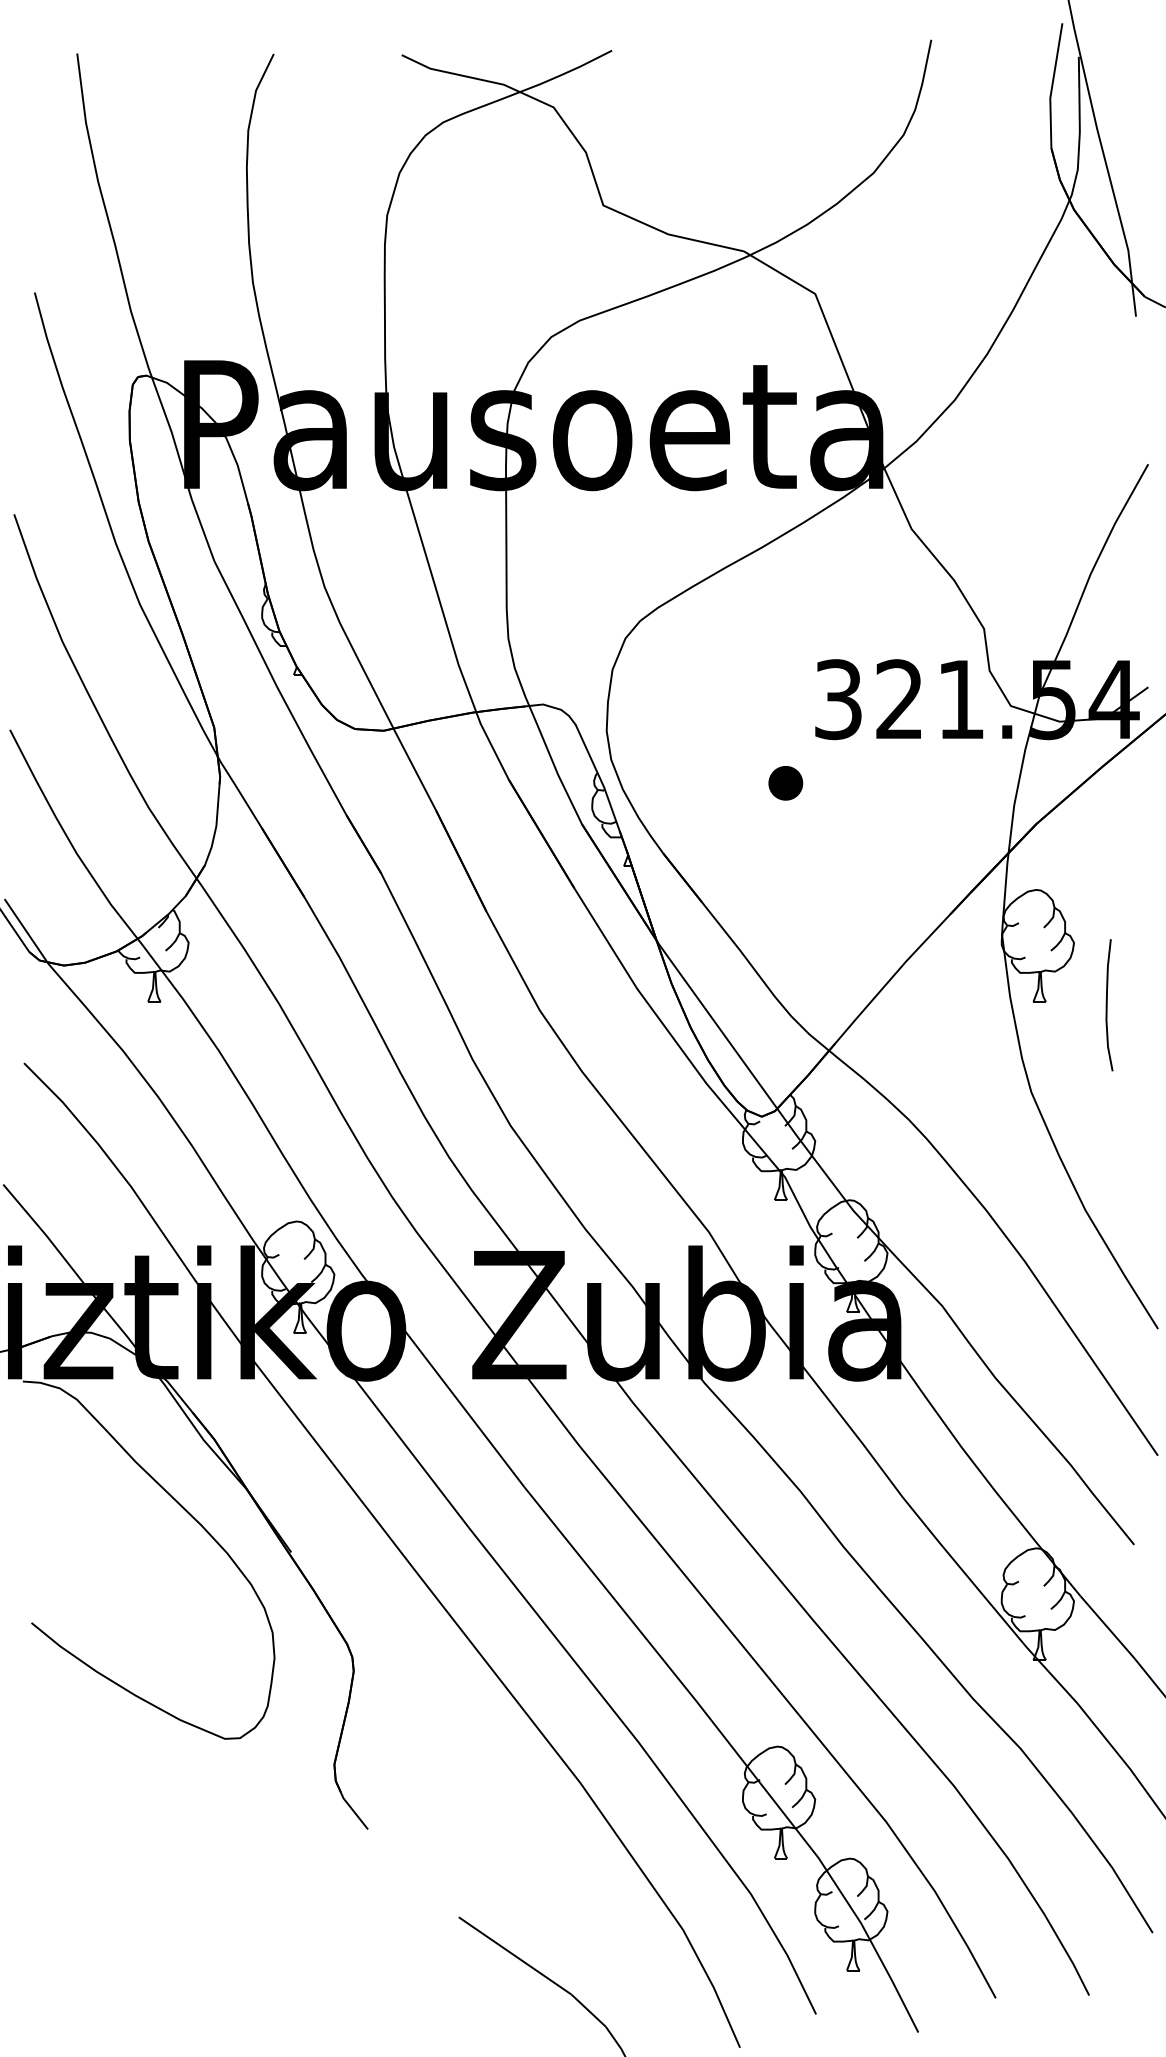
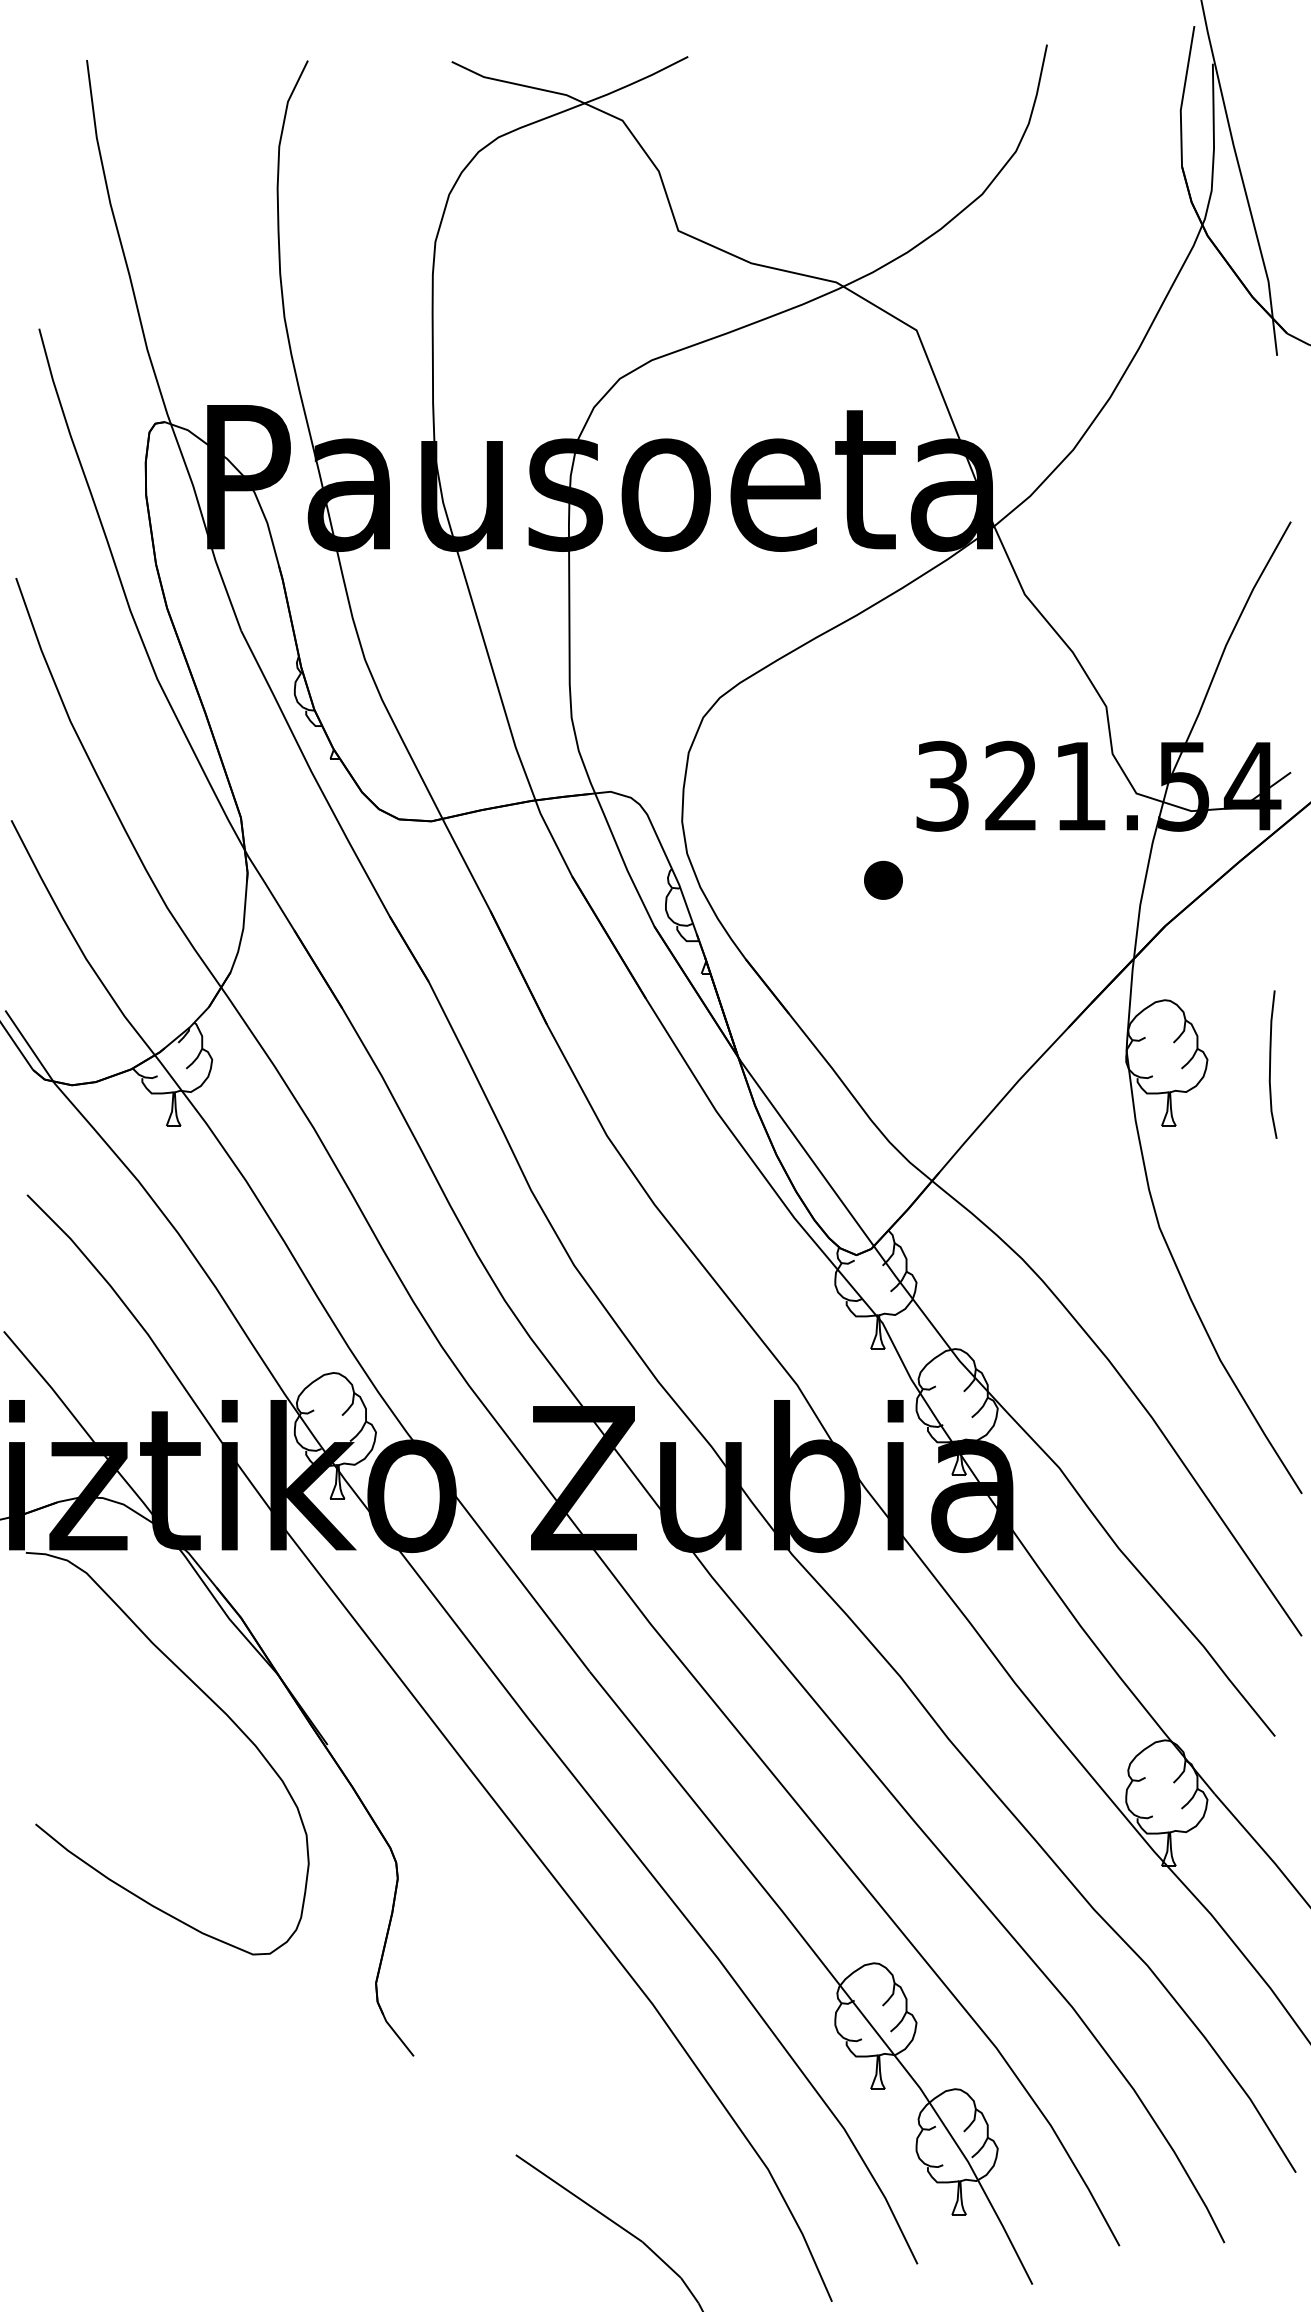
curve: (1107, 1005) -> (1270, 1064), moved

